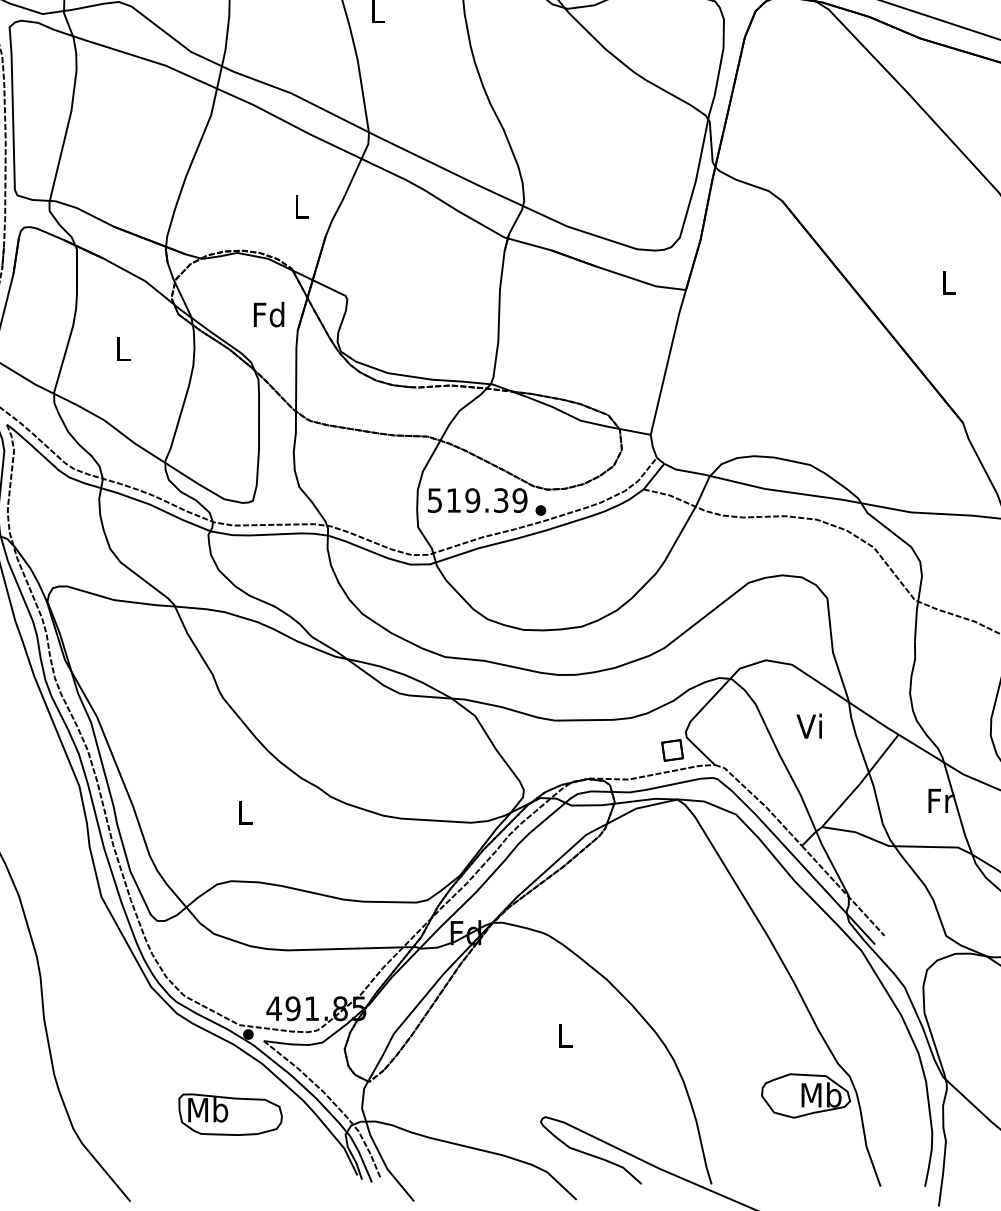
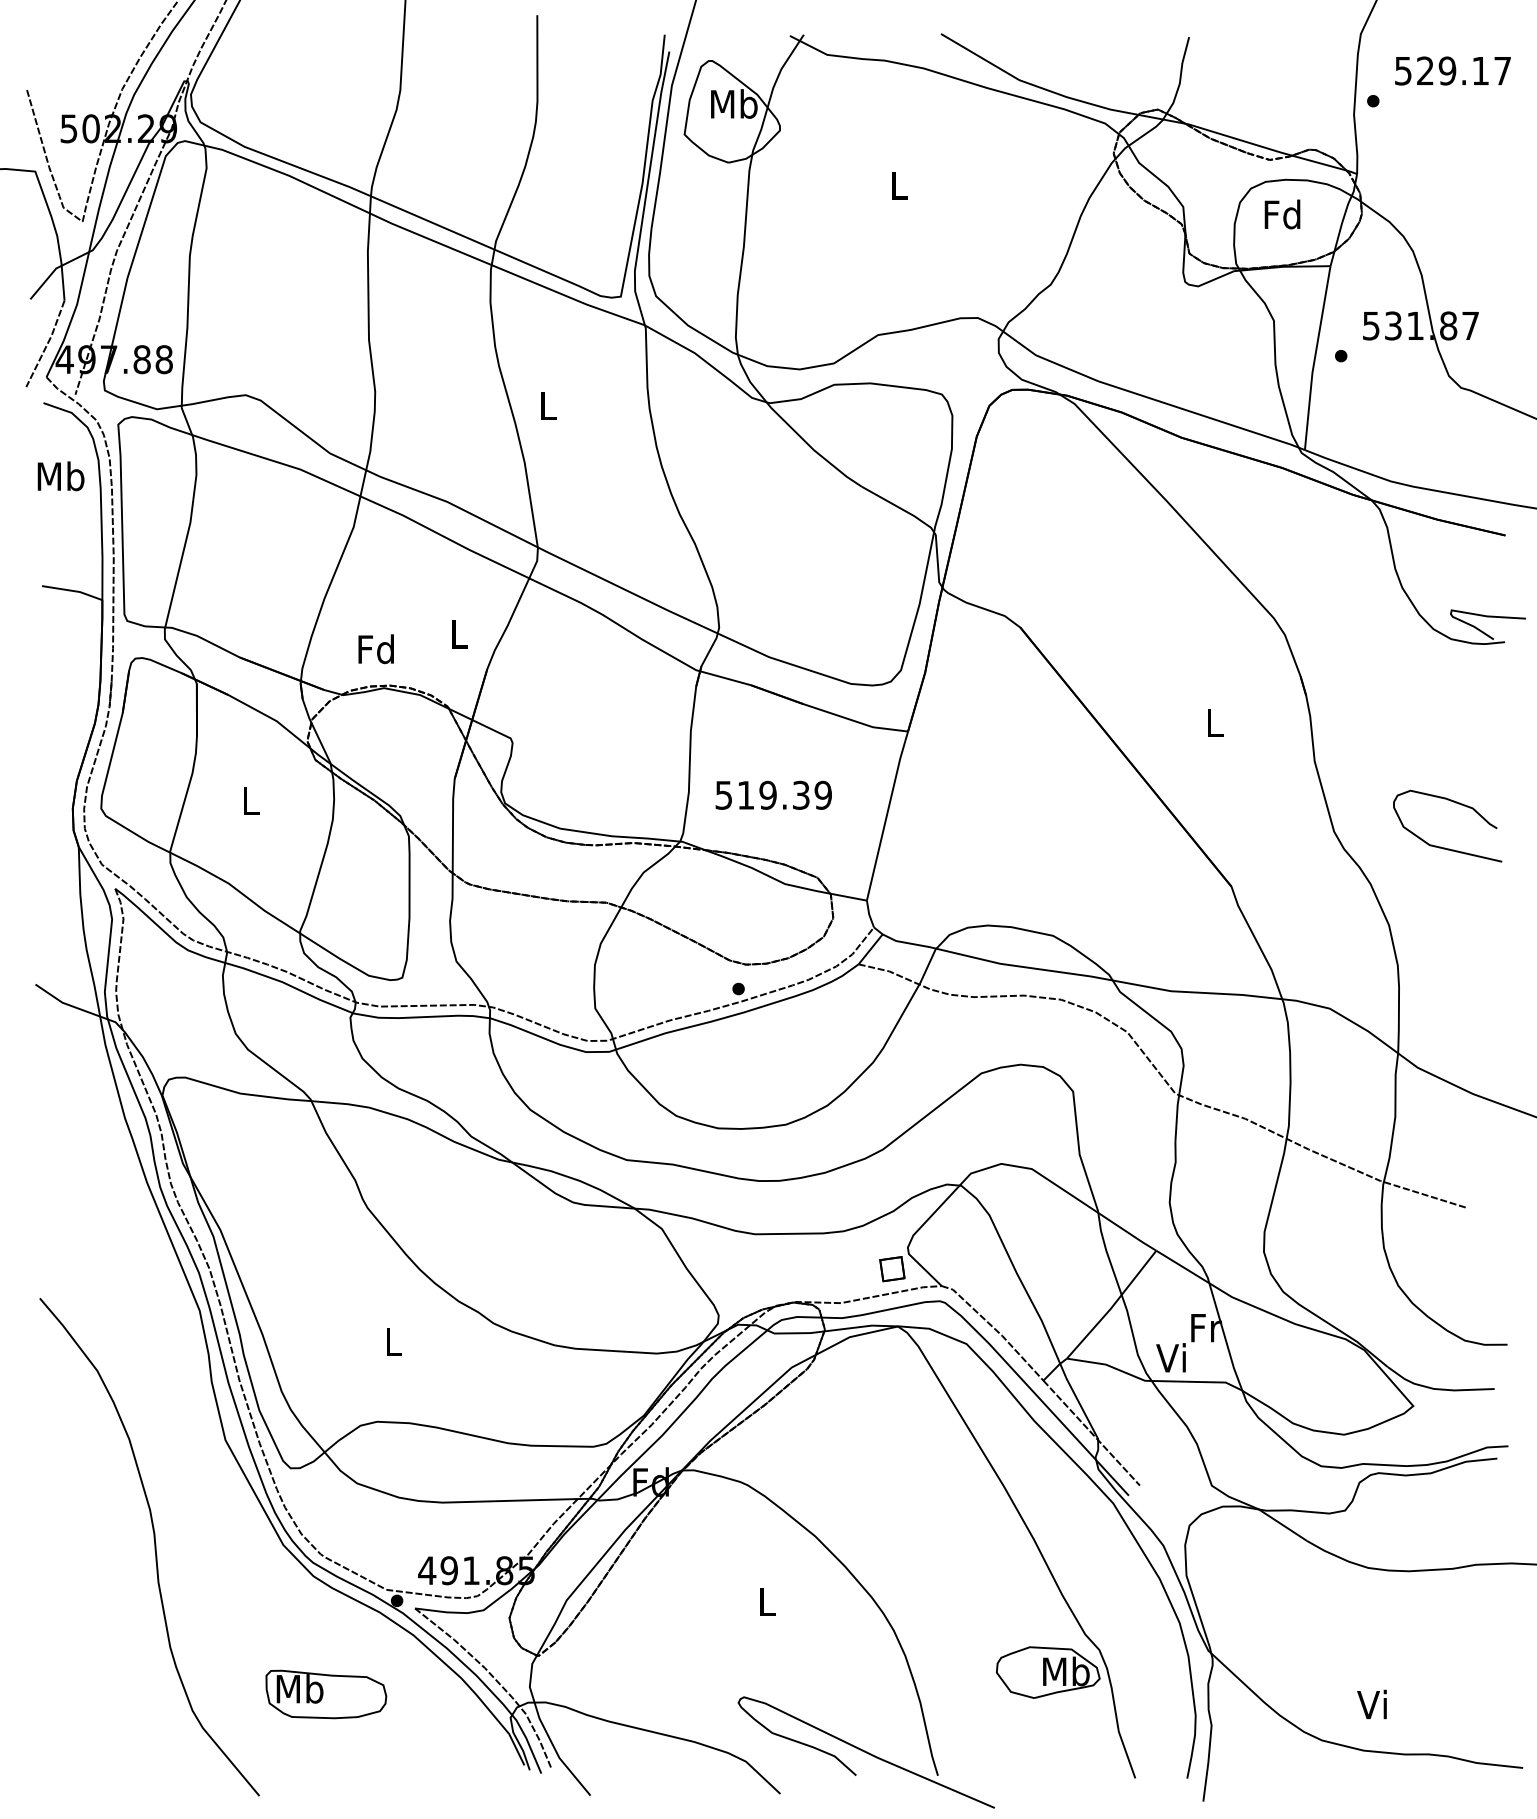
text: (268, 314) -> (375, 649), moved
text: (477, 499) -> (773, 794), moved
text: (808, 725) -> (1170, 1357), moved
part: (230, 1114) -> (326, 1694), moved

